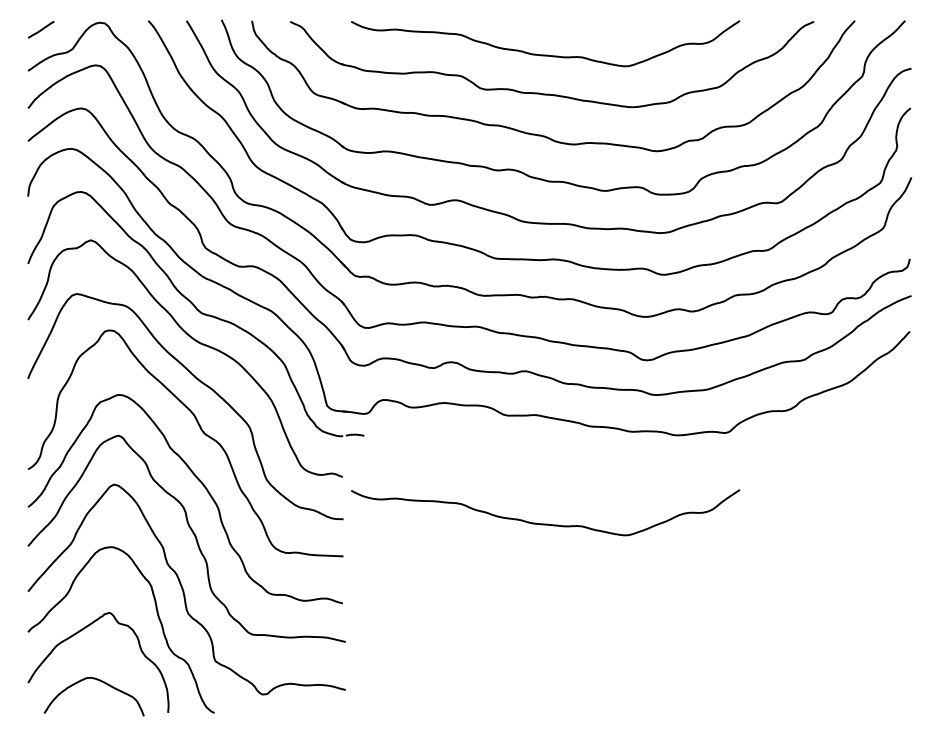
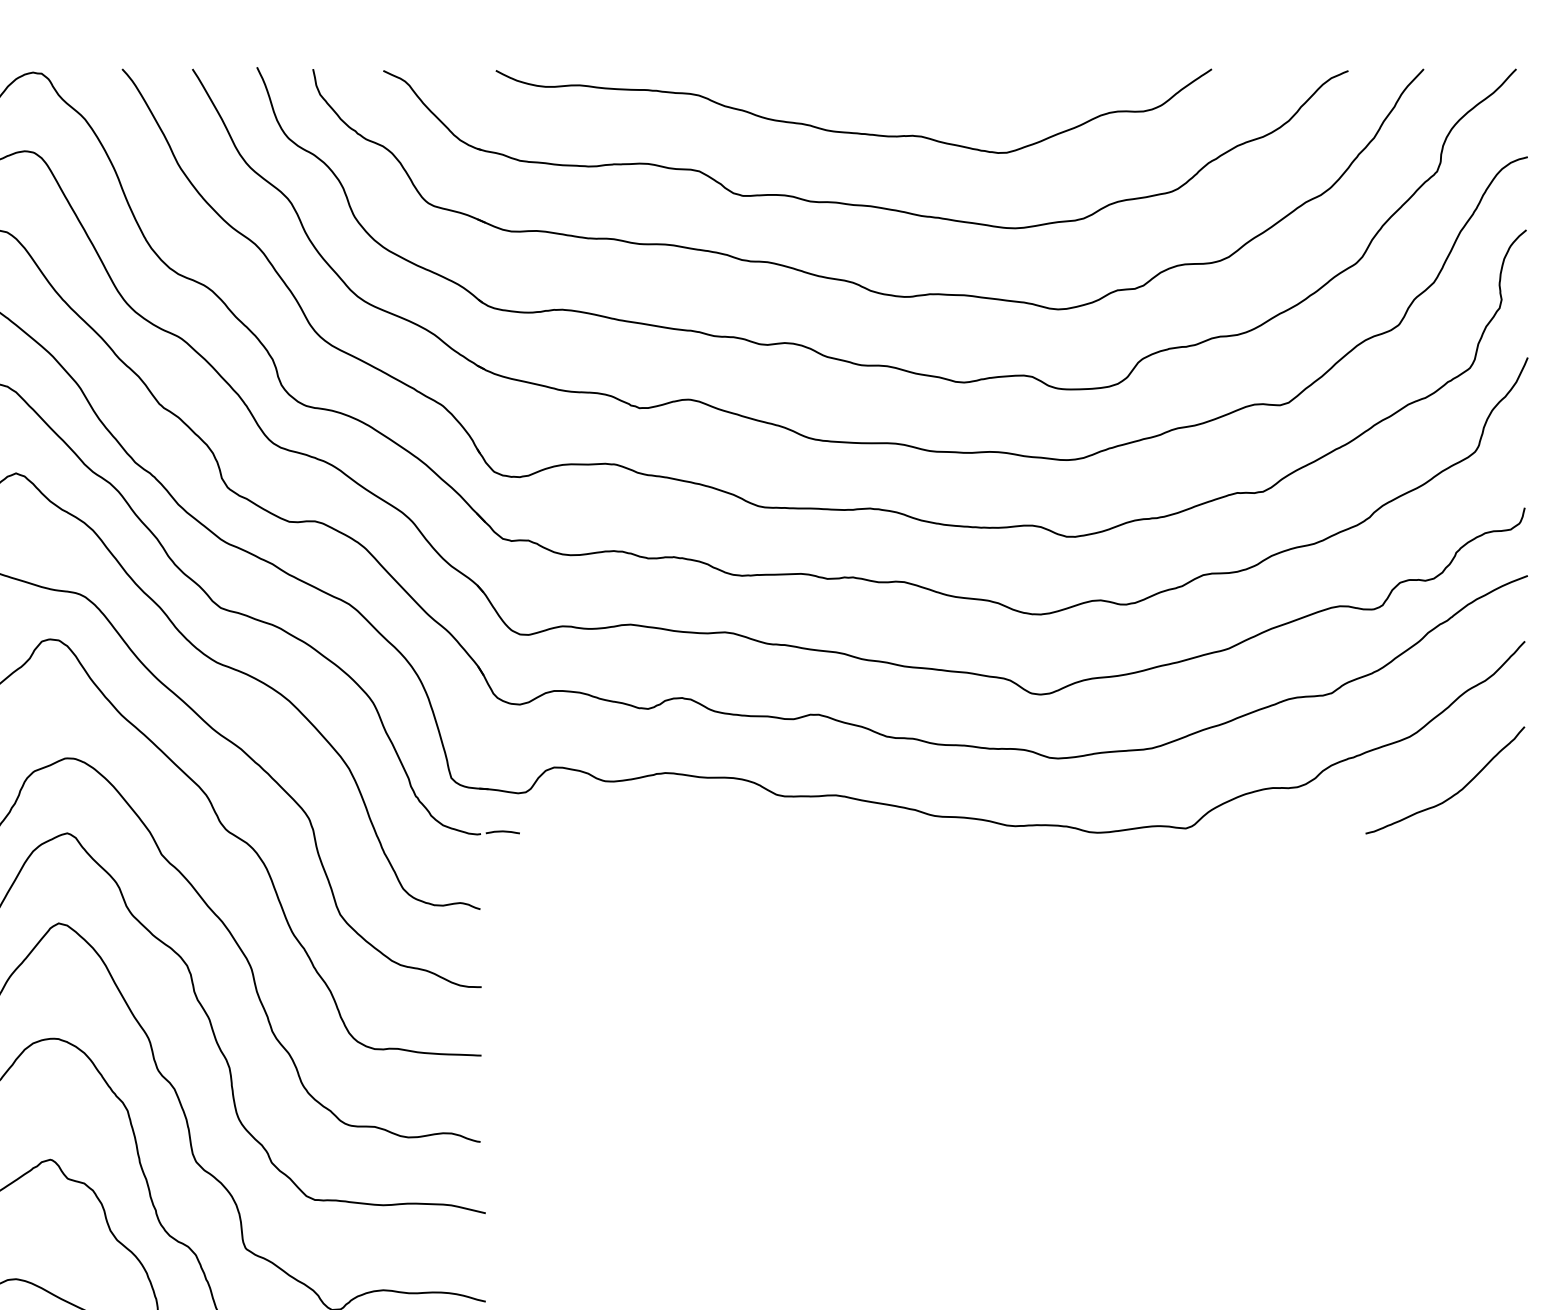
curve: (871, 413) -> (1454, 792), added
curve: (545, 523) -> (853, 995), removed

